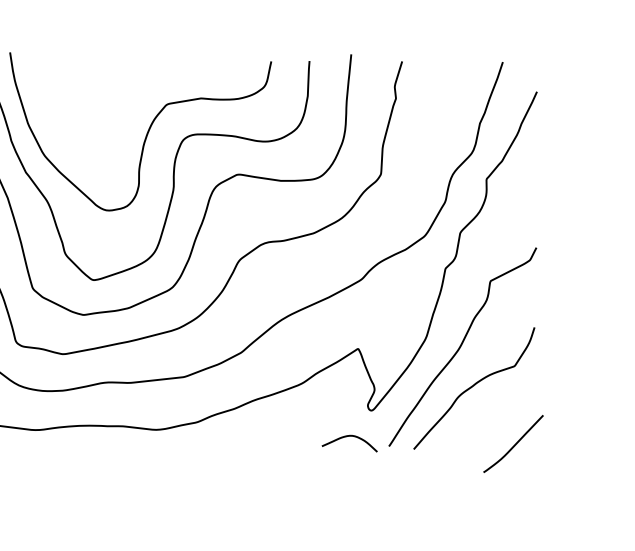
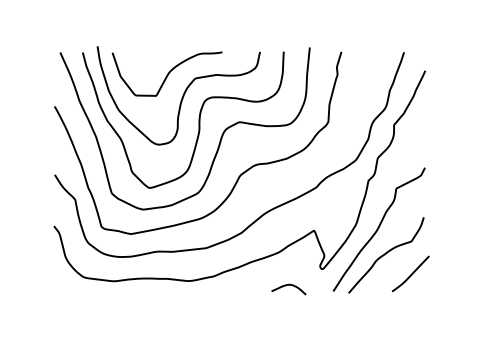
curve: (122, 96) -> (167, 73), added
curve: (345, 438) -> (286, 286), moved
curve: (514, 443) -> (411, 273), moved

